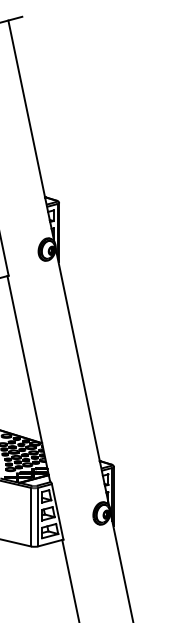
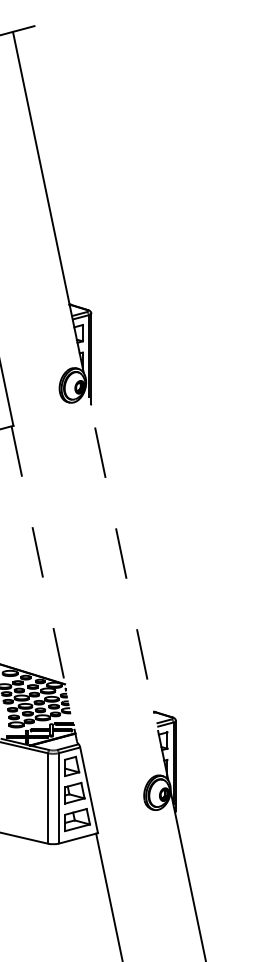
line: (82, 376) -> (127, 581), solid -> dashed
line: (28, 378) -> (44, 584), solid -> dashed

